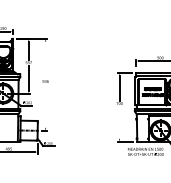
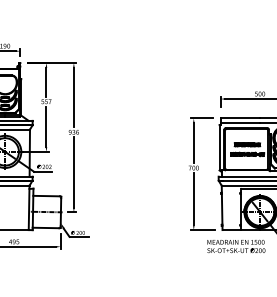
line: (45, 59) -> (73, 96), added
line: (45, 105) -> (73, 171), added
line: (119, 122) -> (193, 198), added

